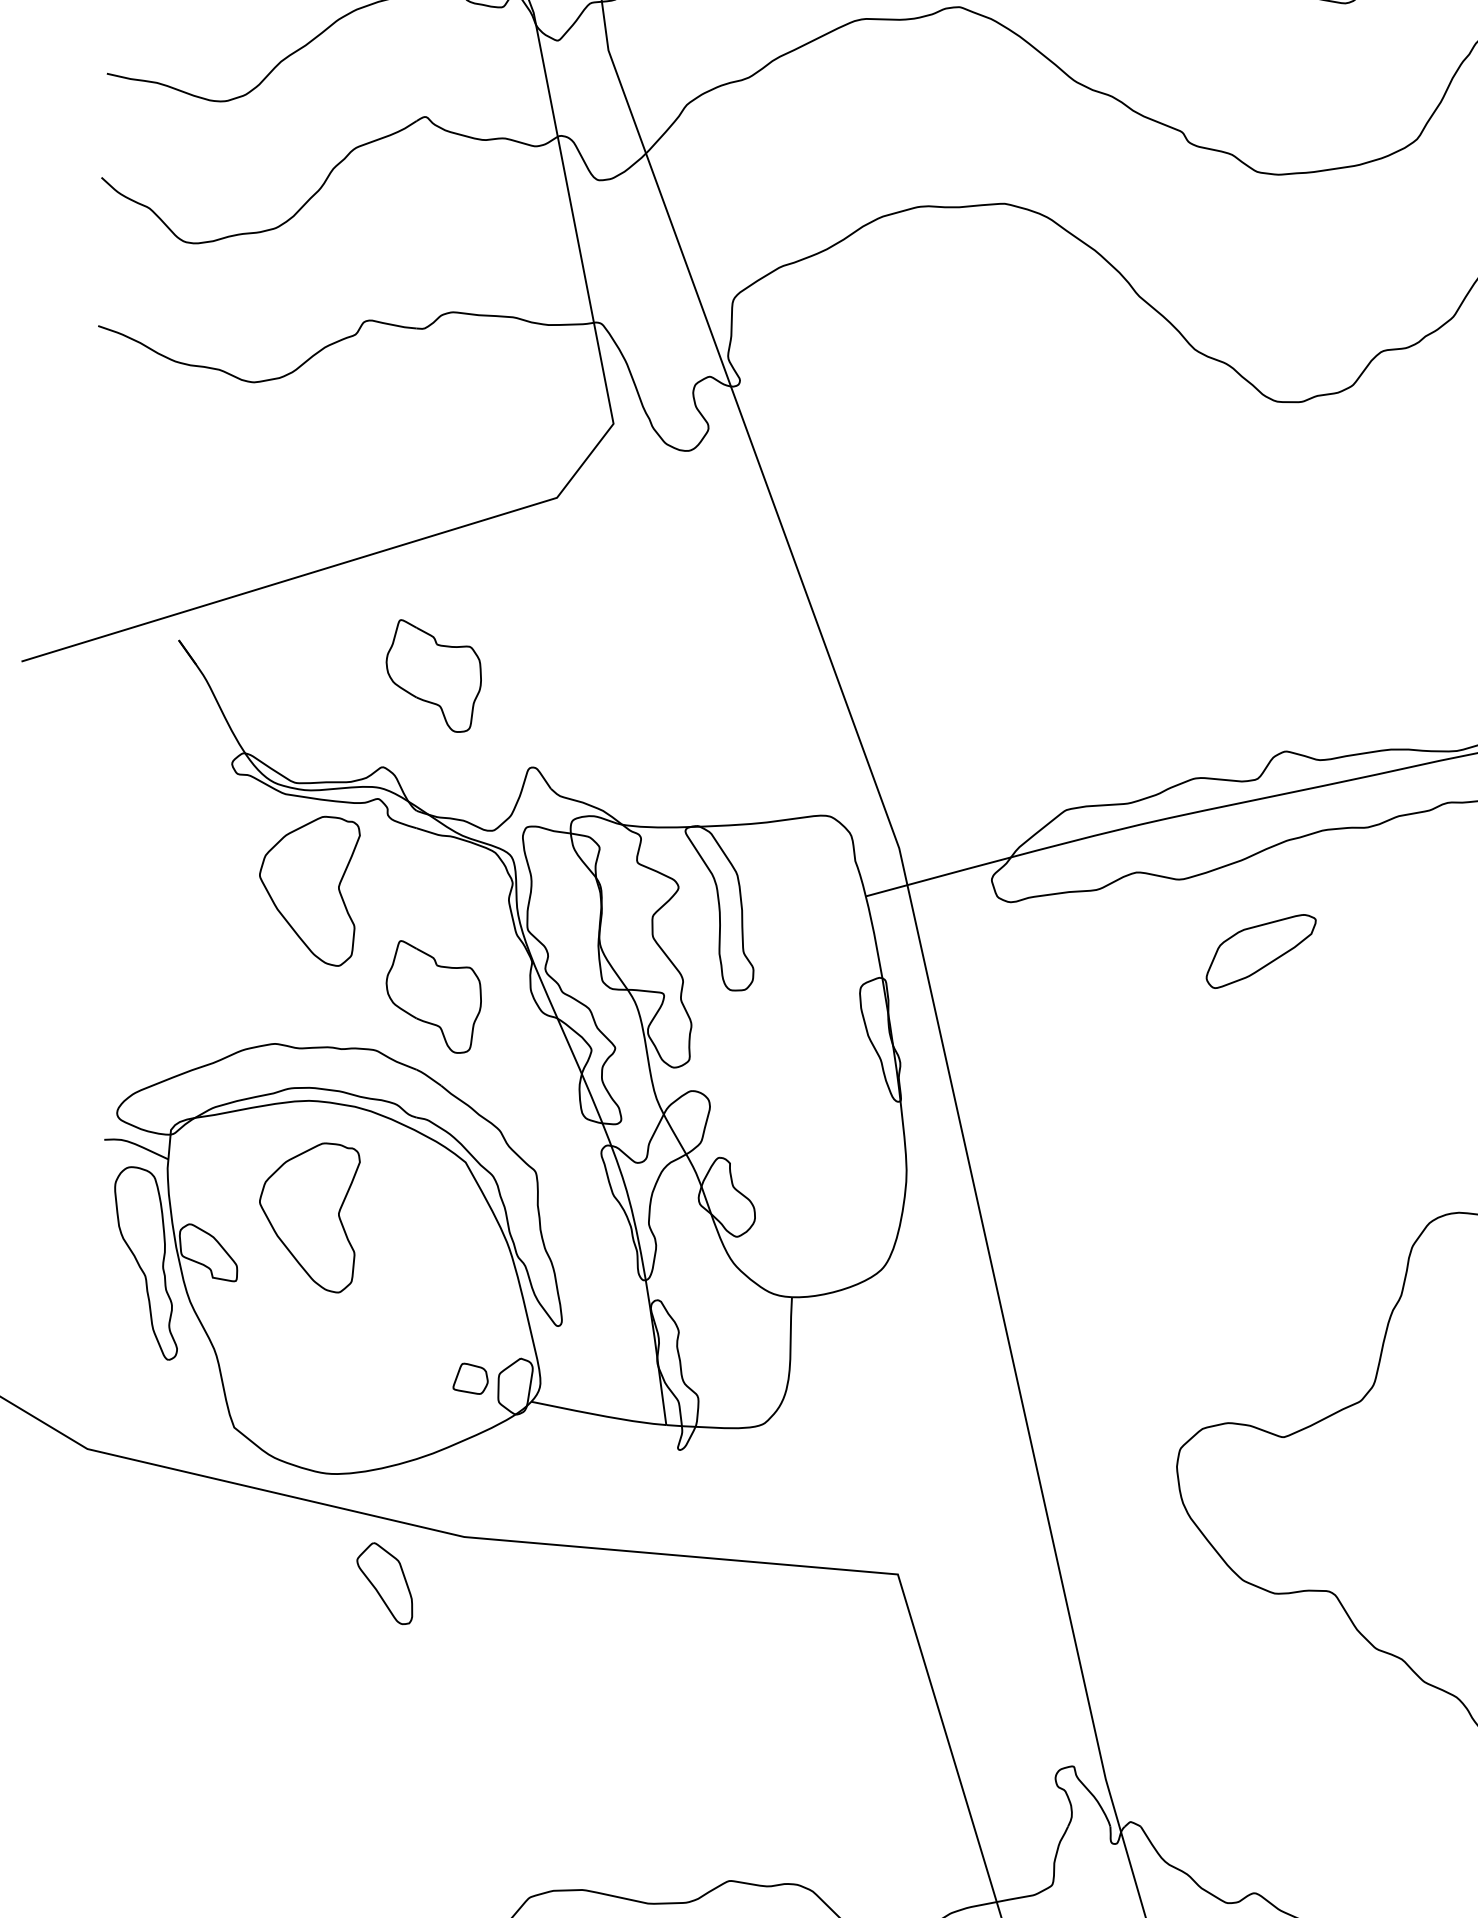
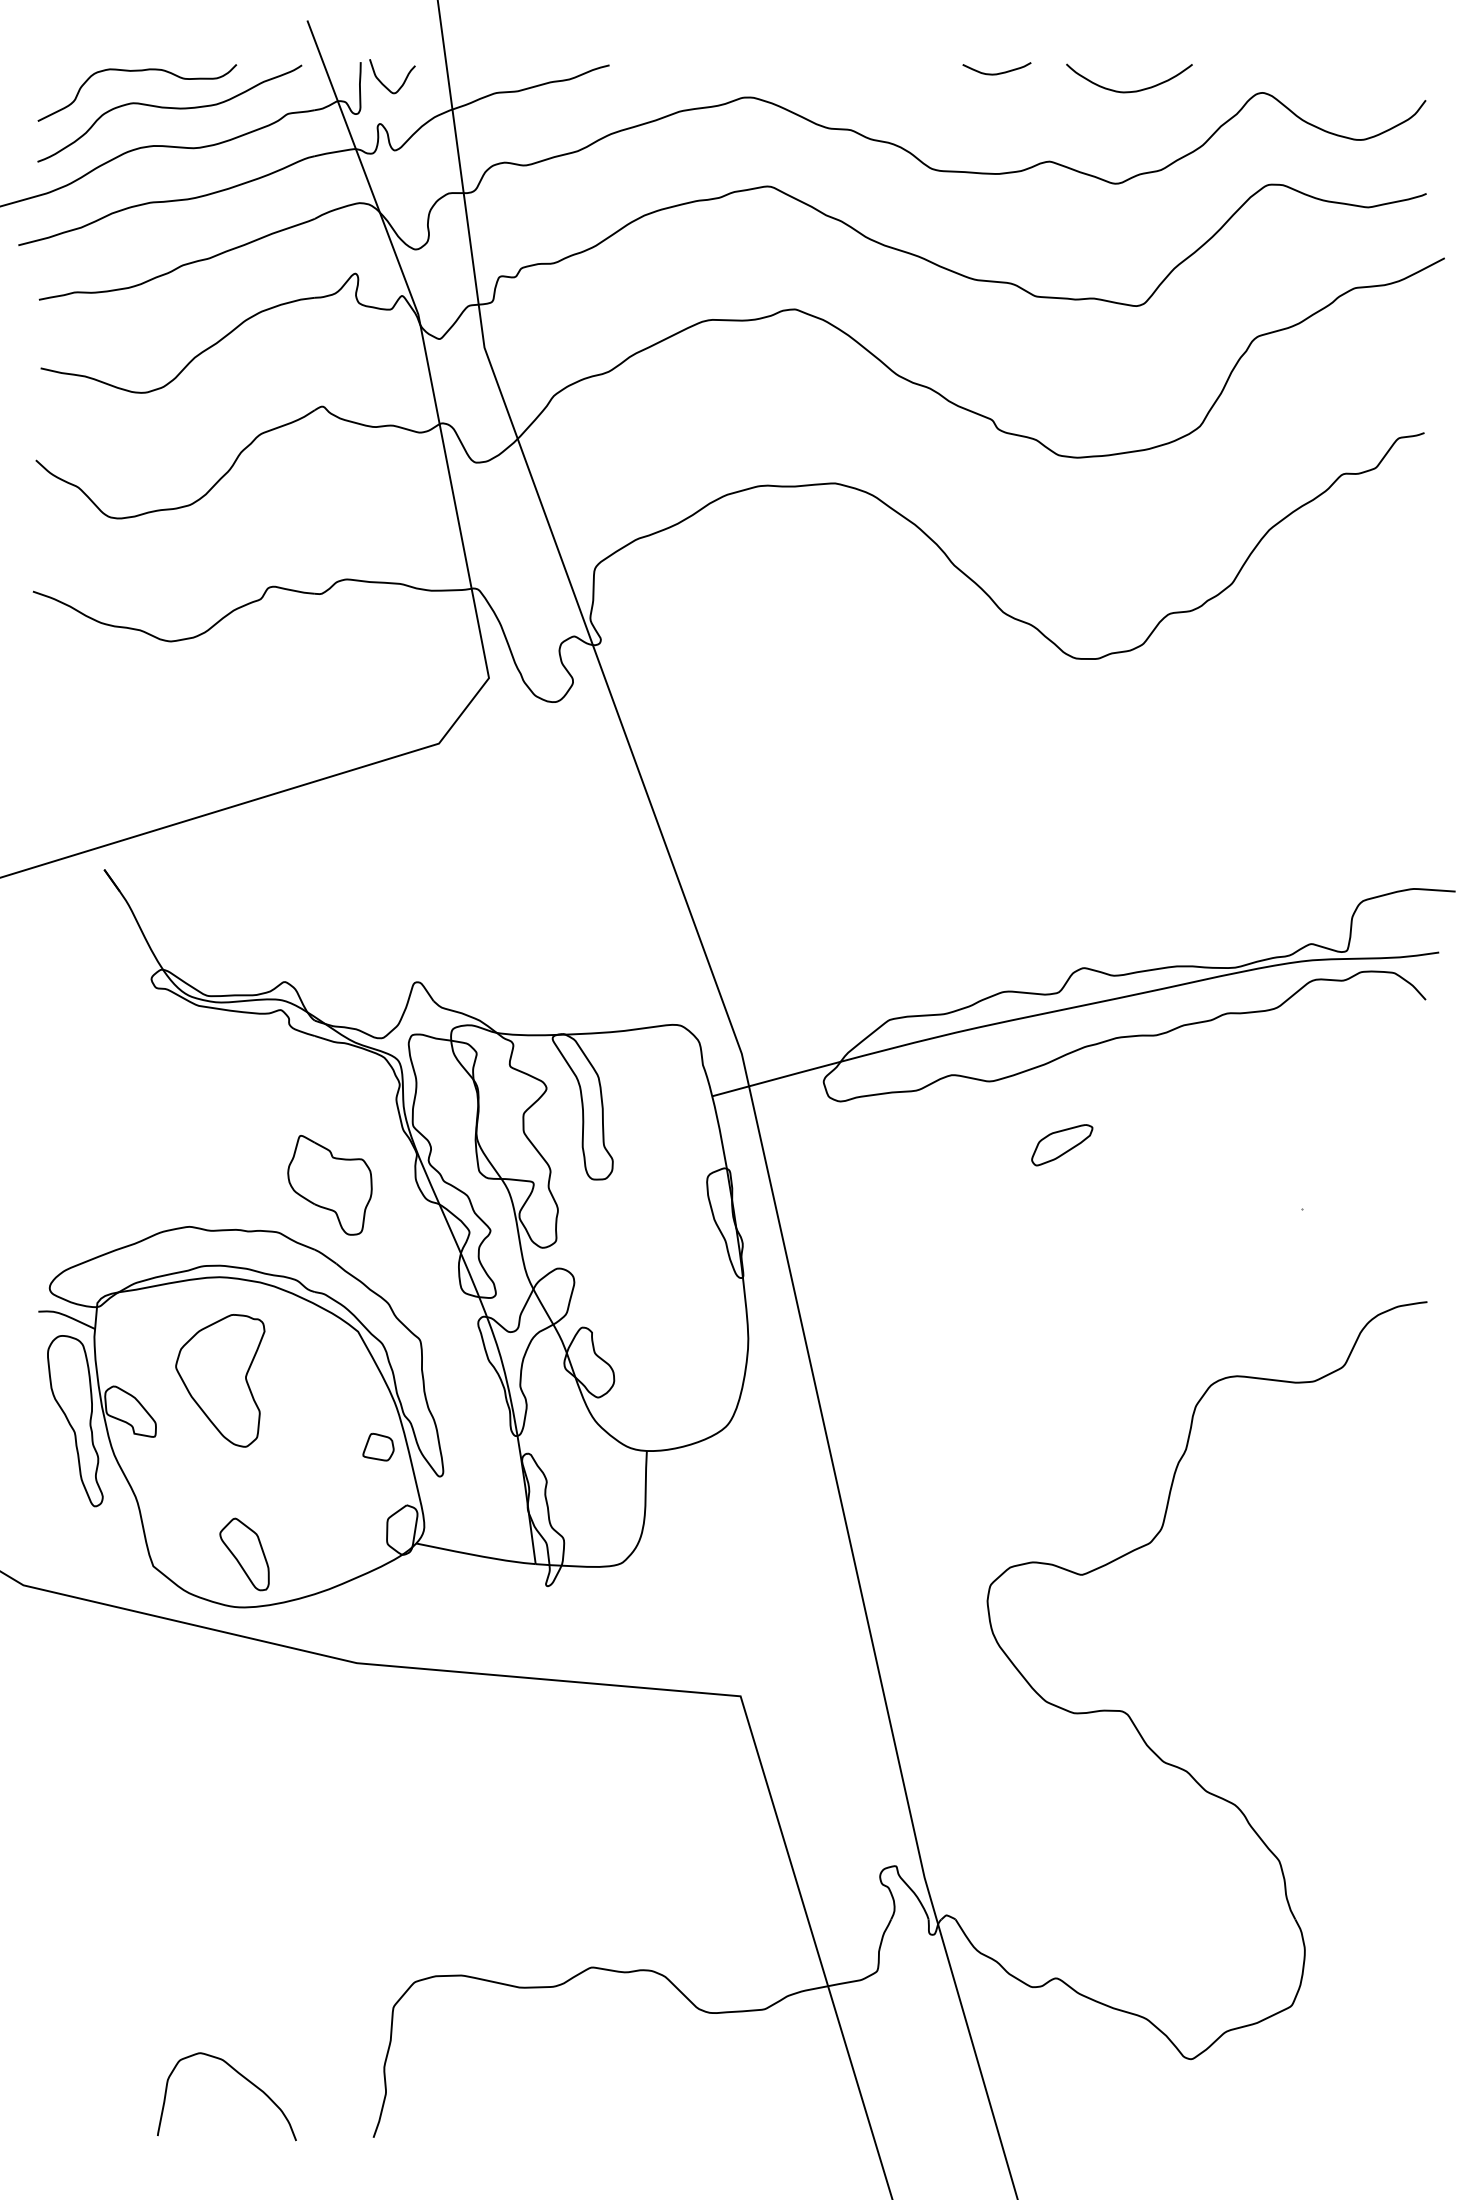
part: (433, 676) -> (329, 901), removed
part: (310, 890) -> (220, 1091), removed
part: (1261, 951) -> (1062, 1145), size x0.62
part: (470, 1379) -> (378, 1447), moved
part: (384, 1583) -> (244, 1554), moved

